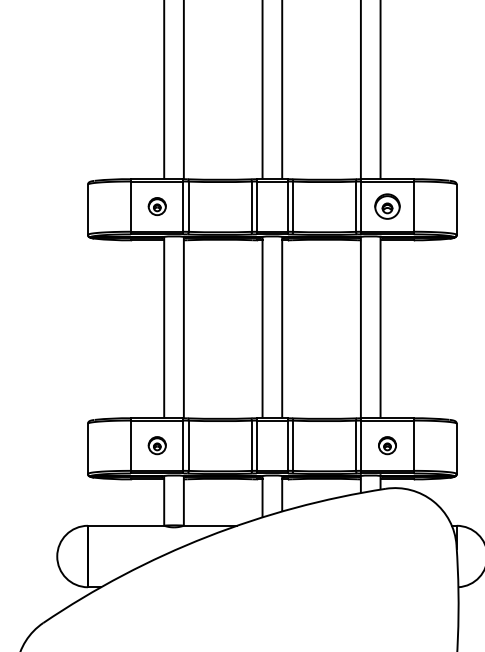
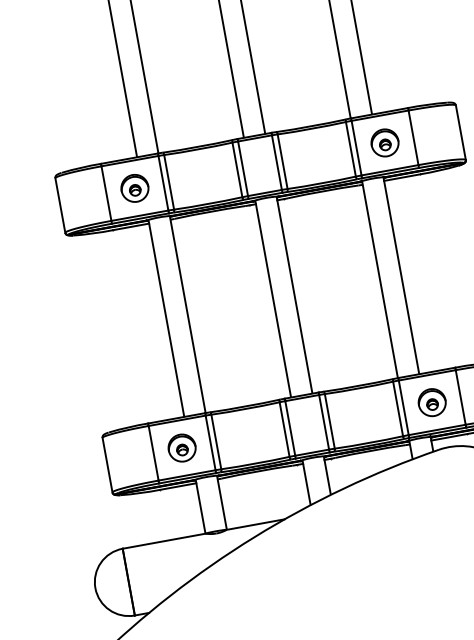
part: (157, 206) -> (135, 188), size x1.43
part: (157, 445) -> (182, 447), size x1.43
part: (387, 445) -> (432, 402), size x1.43

